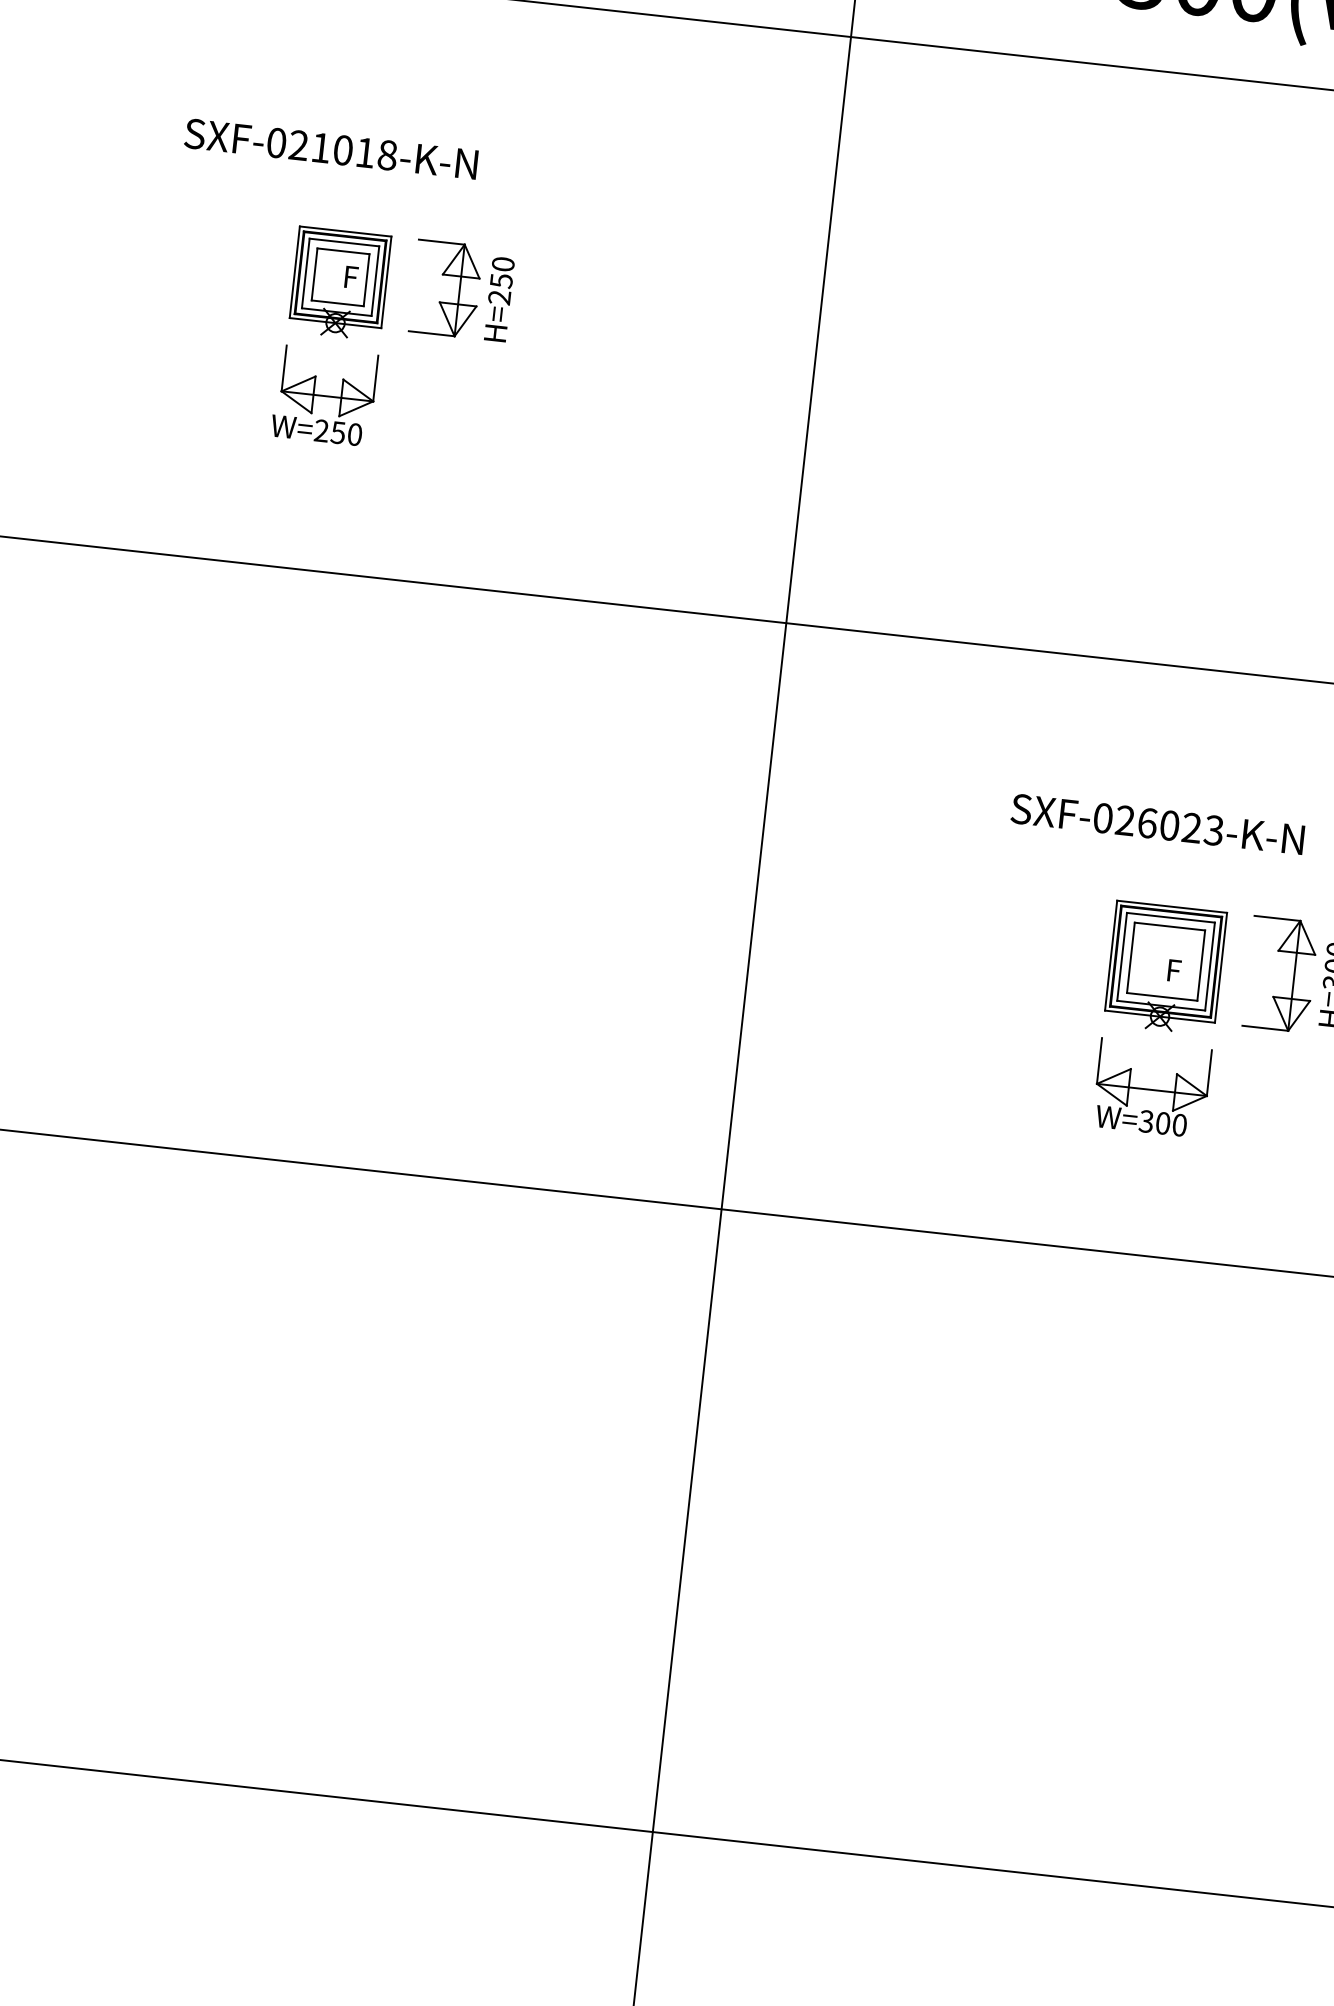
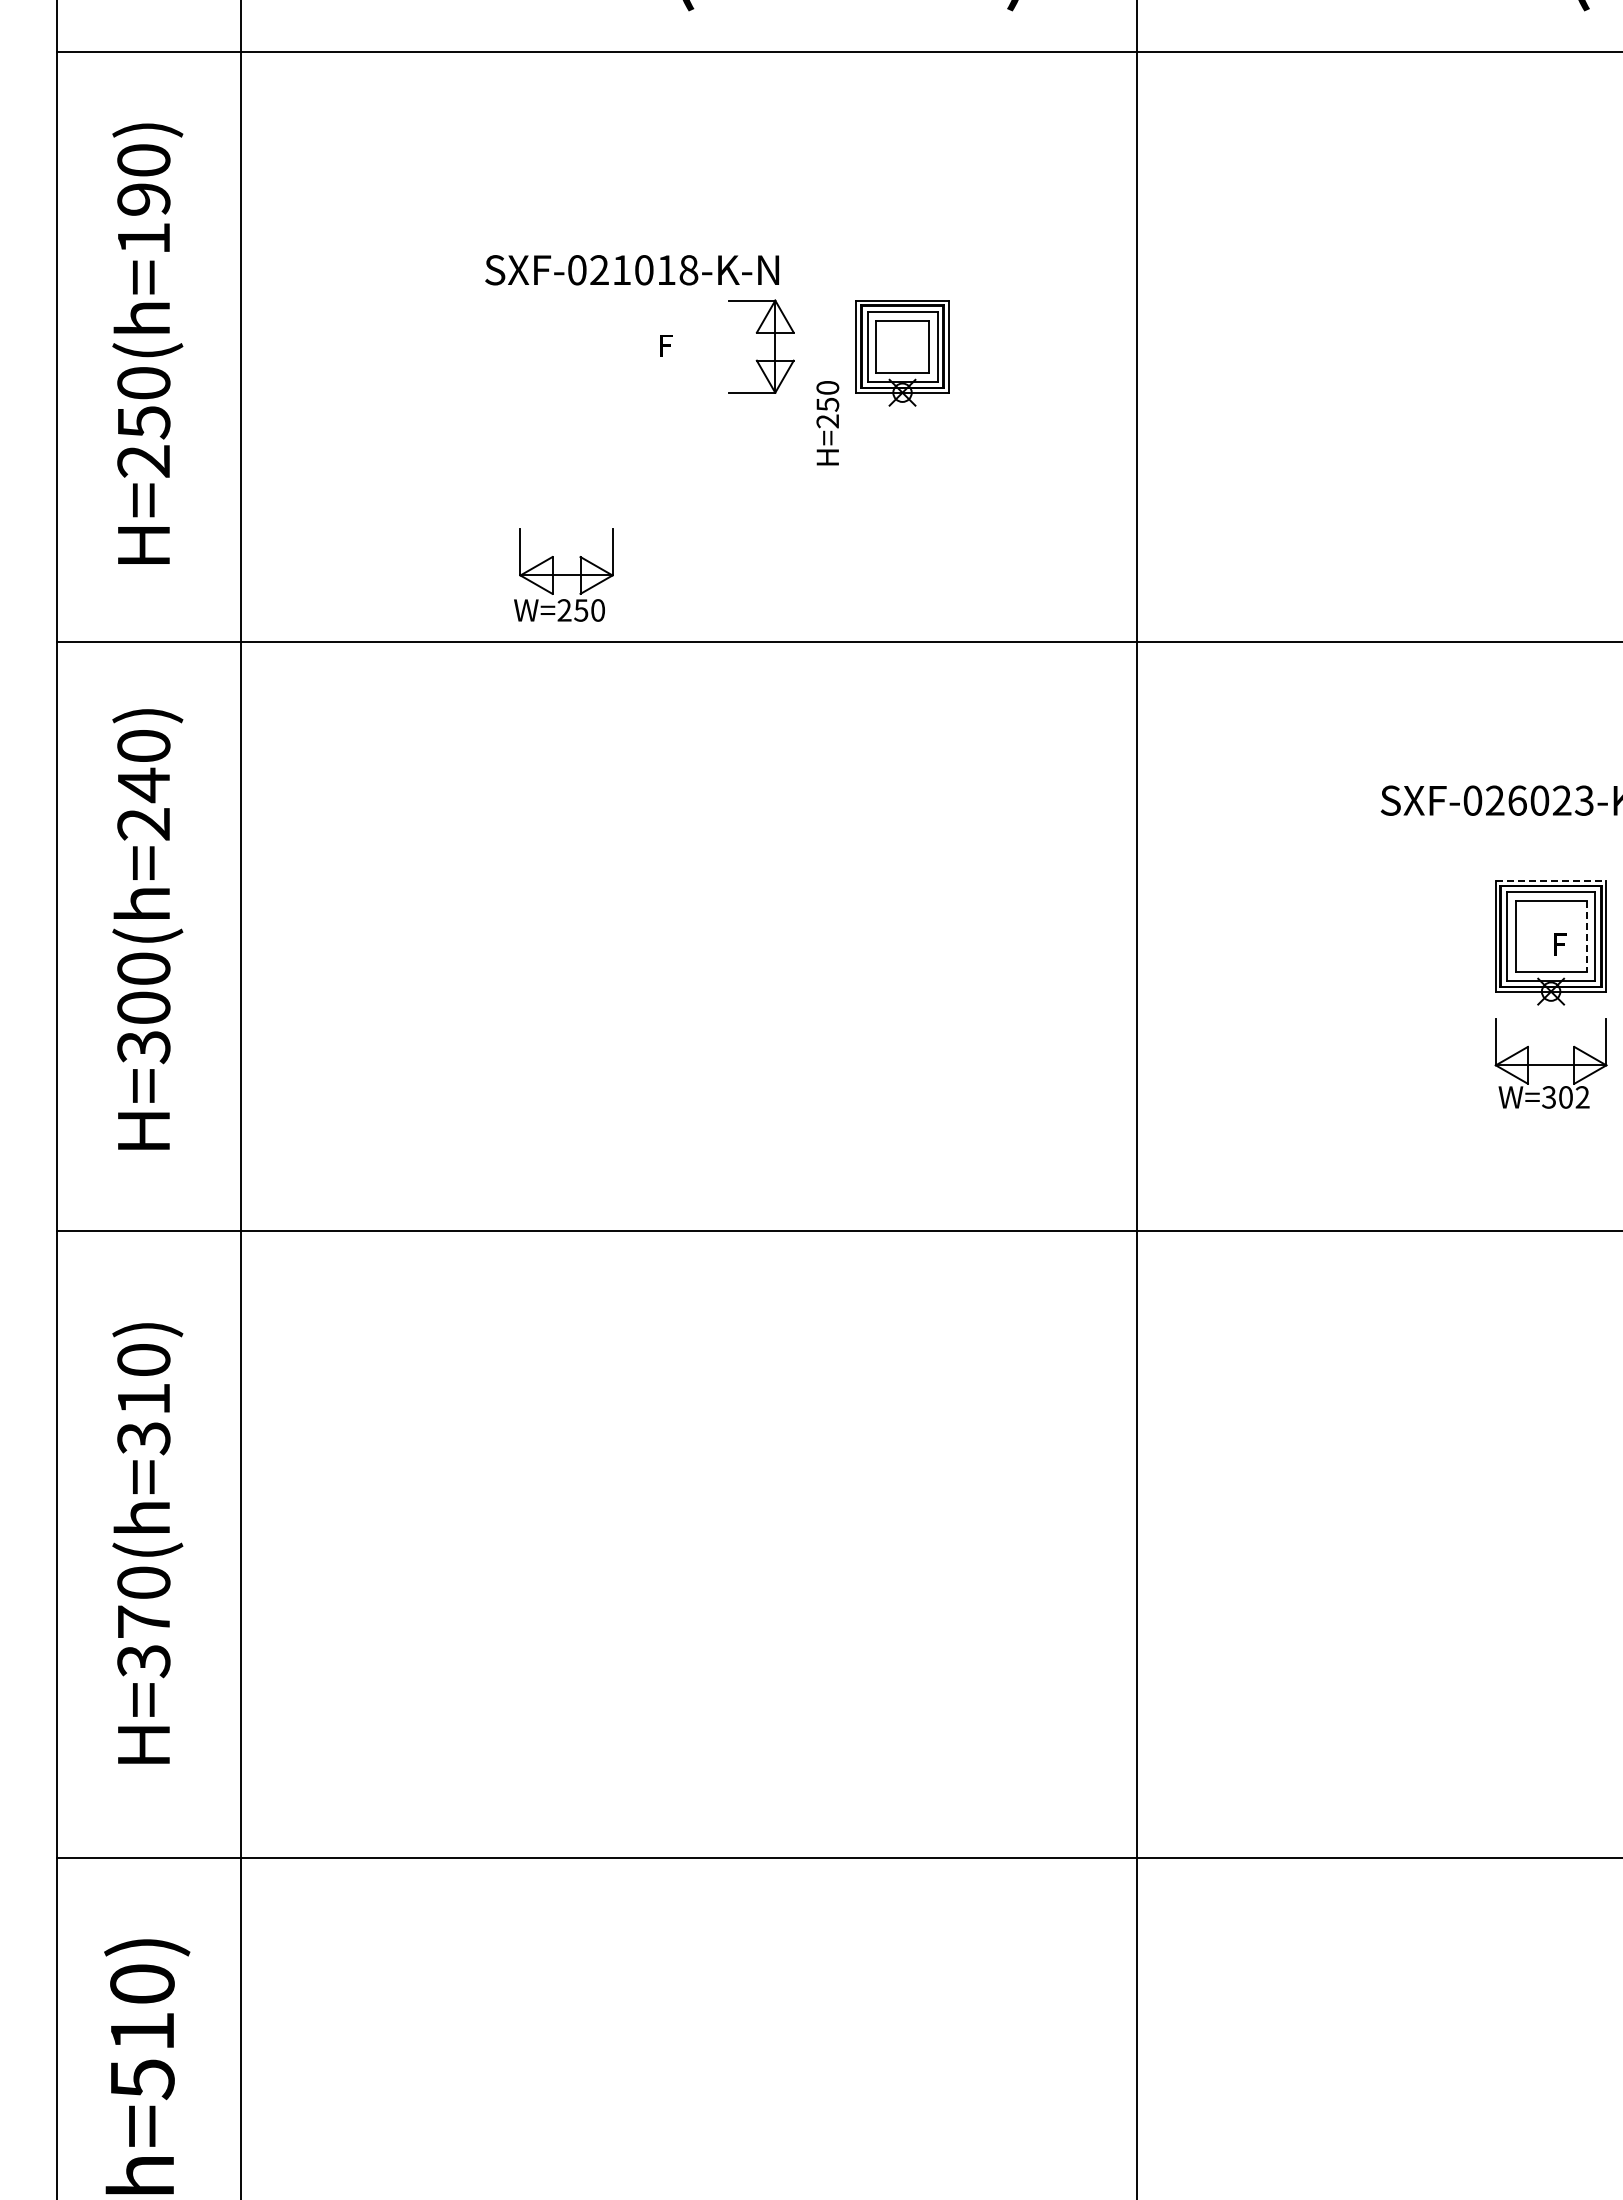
text: (330, 149) -> (631, 270), moved
part: (339, 284) -> (902, 353), moved
text: (499, 299) -> (827, 423), moved
part: (324, 395) -> (563, 574), moved
line: (1172, 907) -> (1551, 881), solid -> dashed
line: (1201, 965) -> (1586, 936), solid -> dashed
text: (1179, 1125) -> (1582, 1097), W=300 -> W=302

